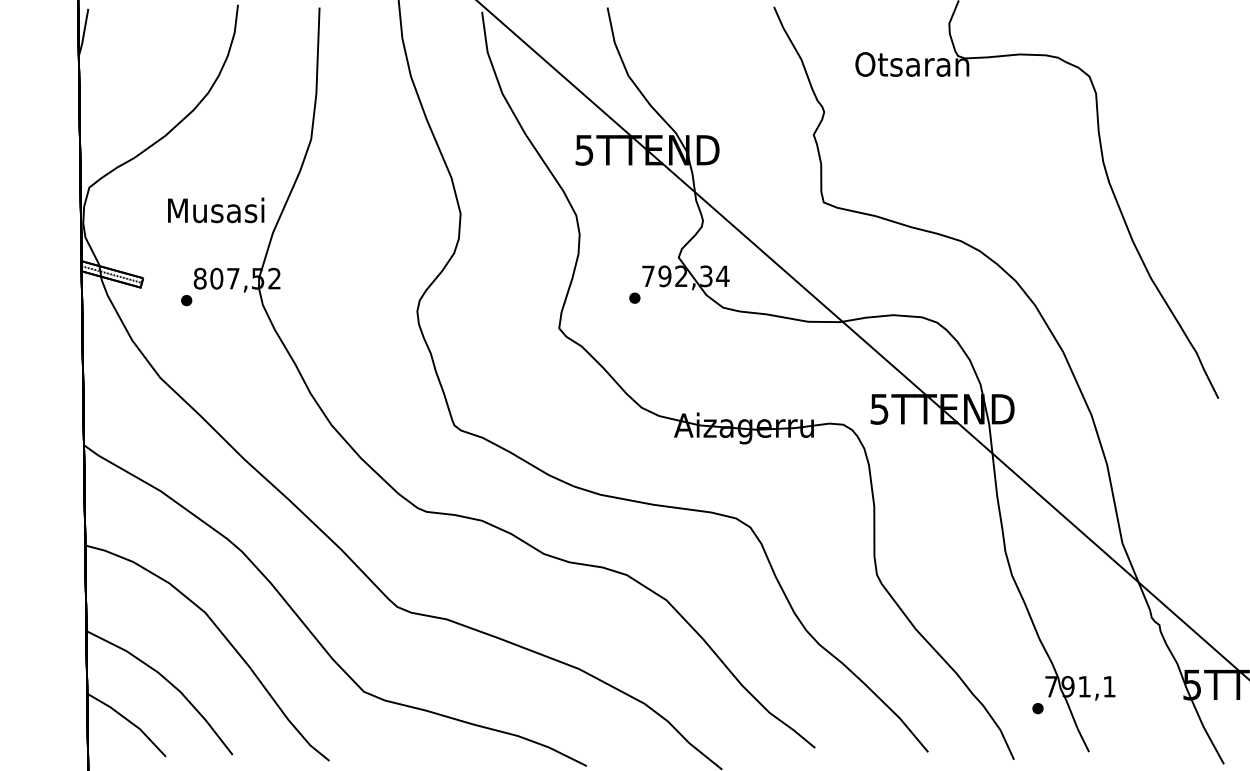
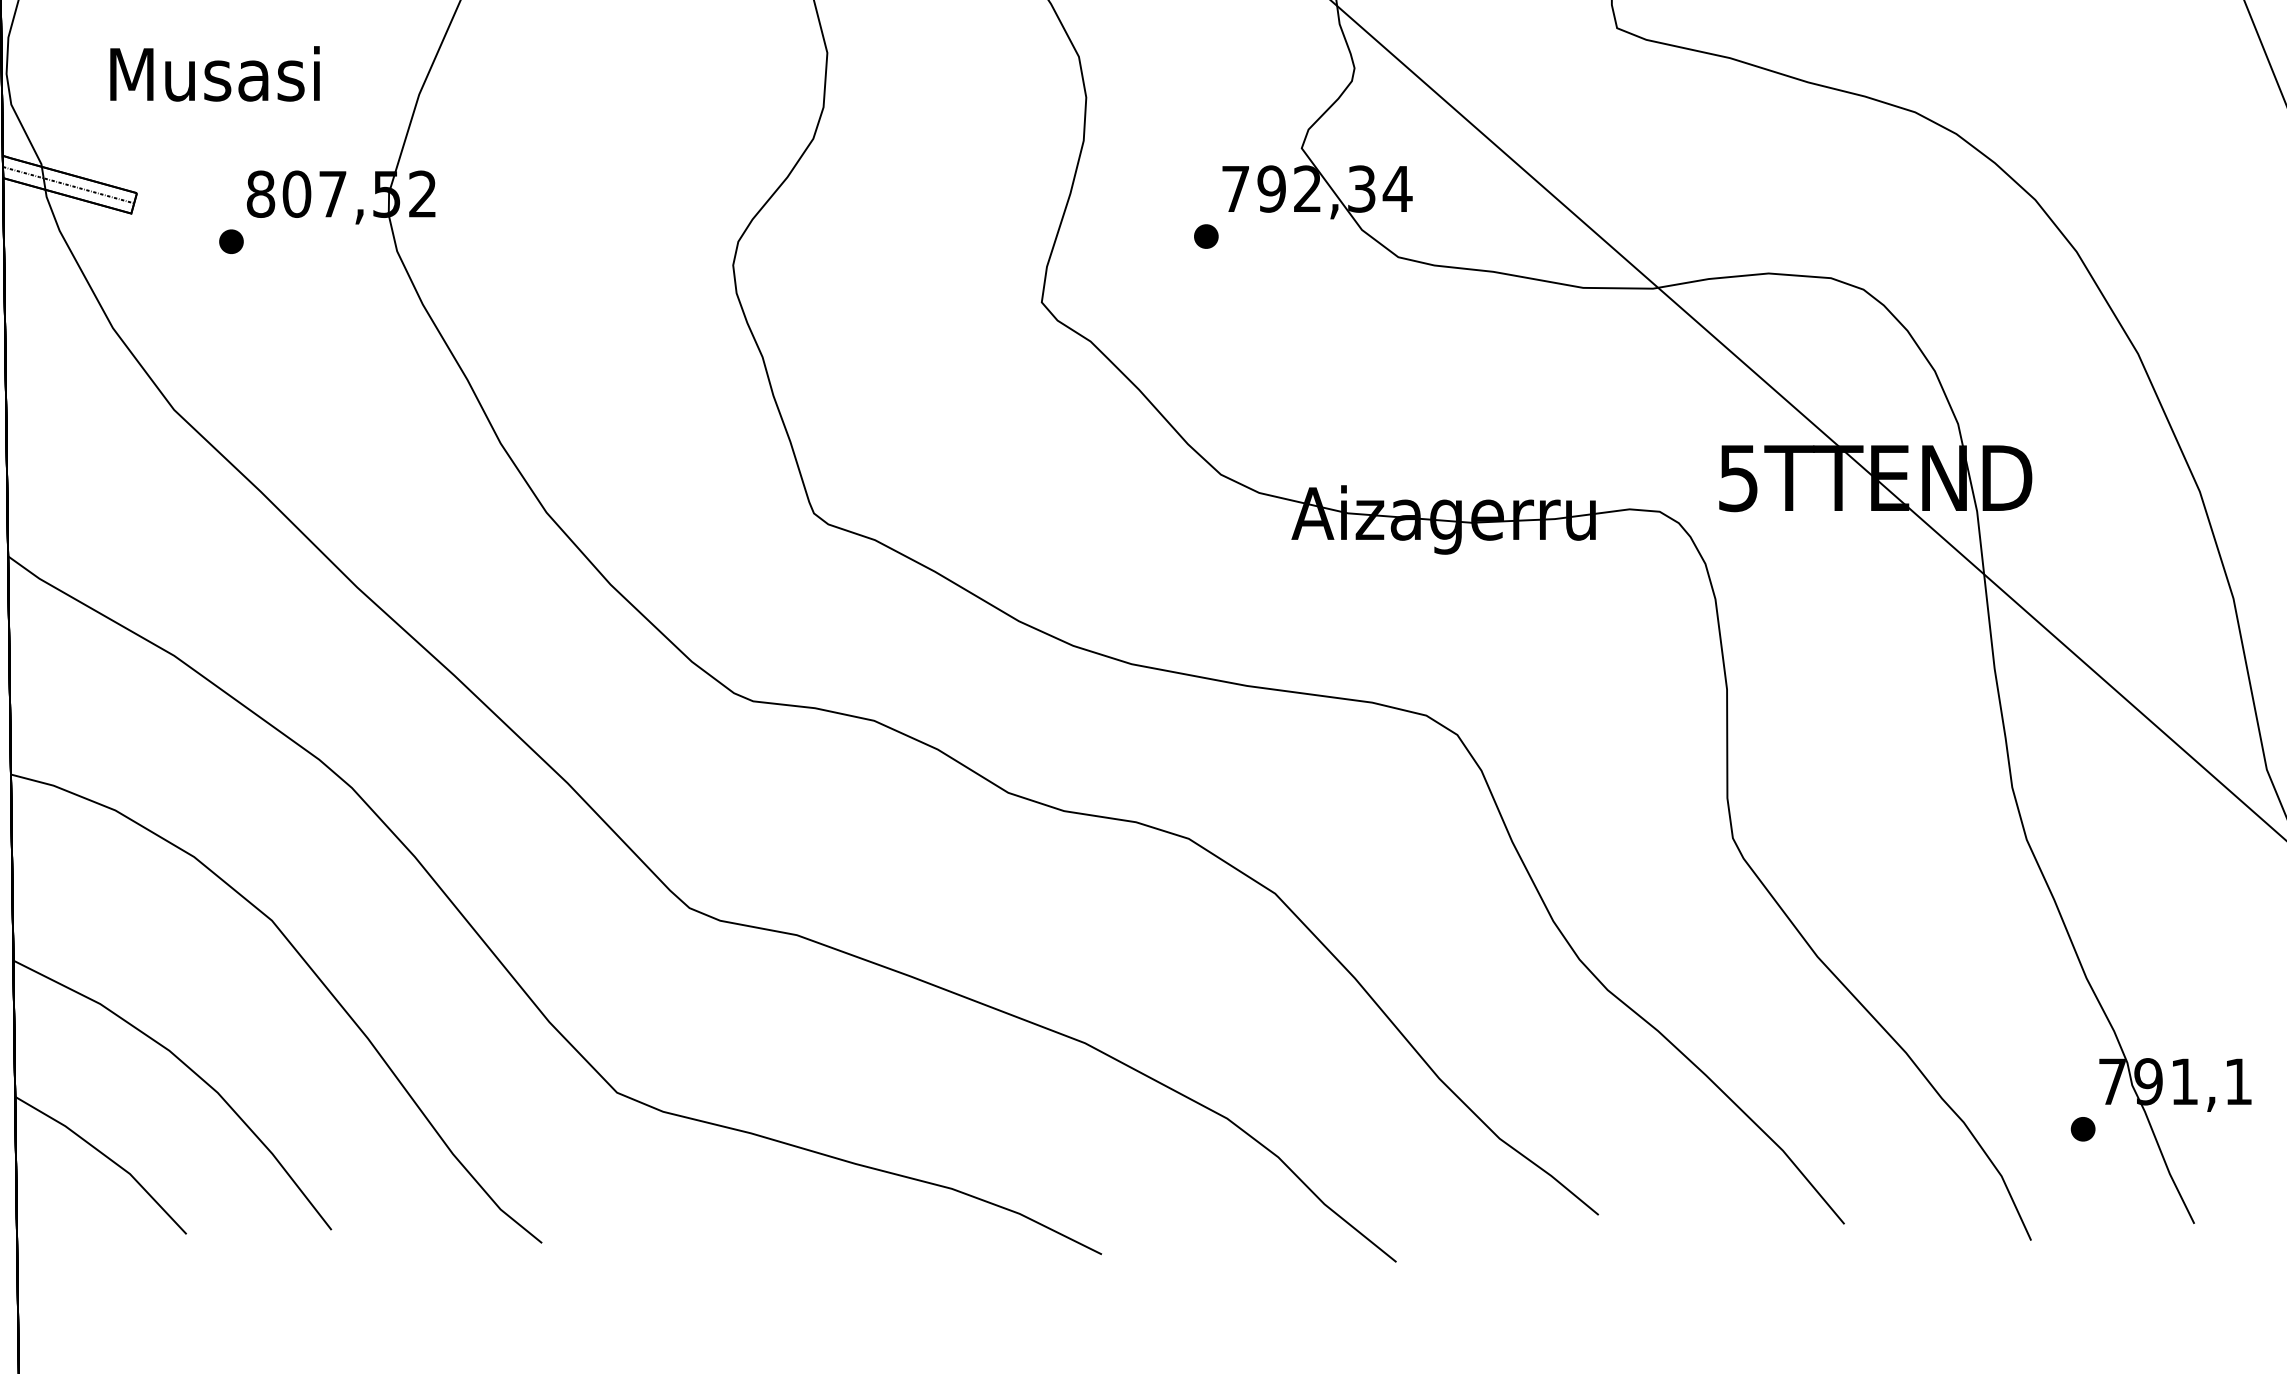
text: (216, 210) -> (215, 74), moved

